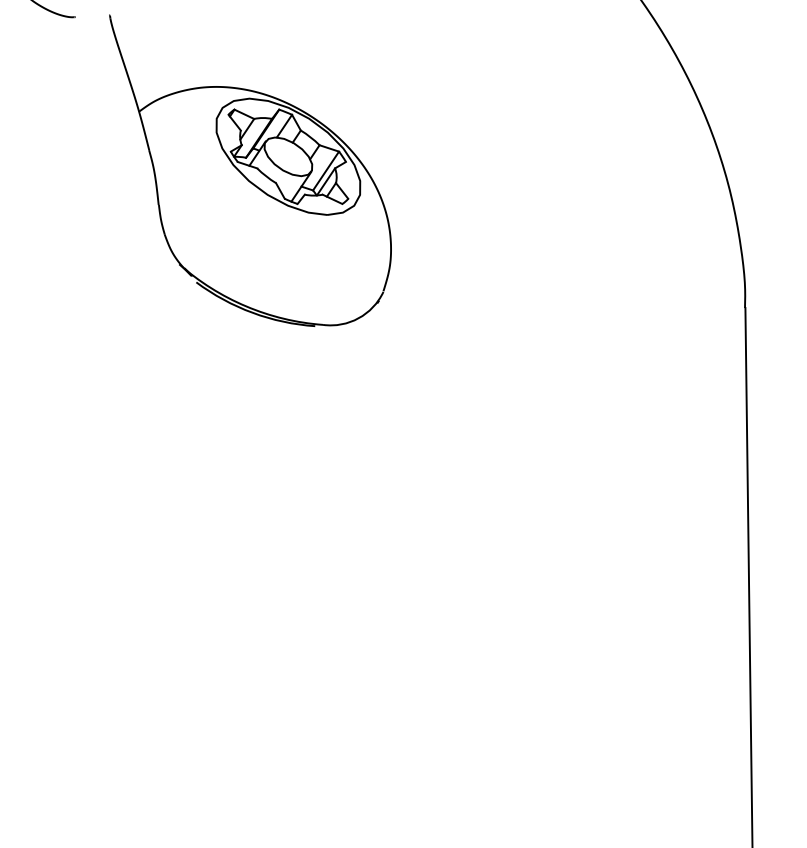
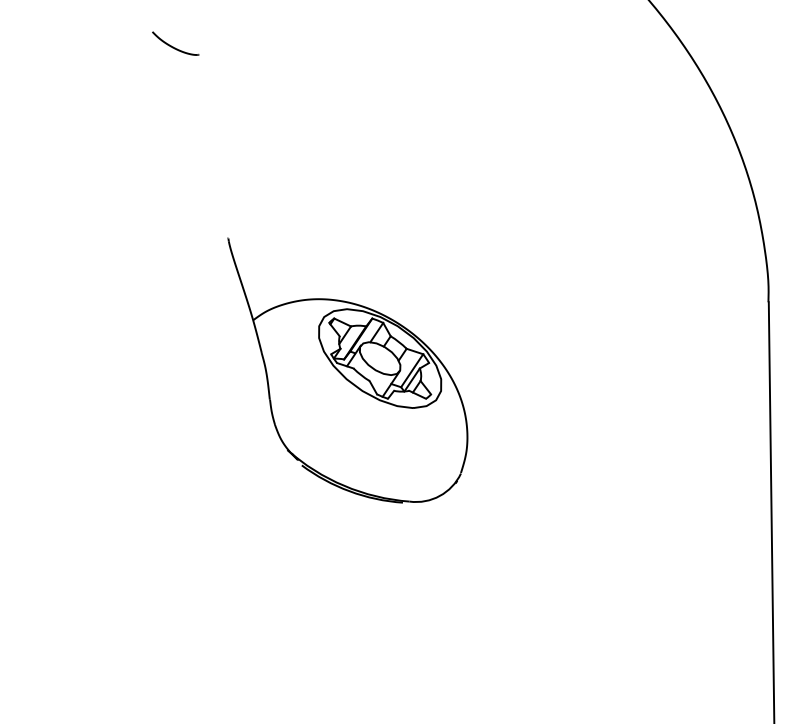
part: (250, 170) -> (347, 370), moved

